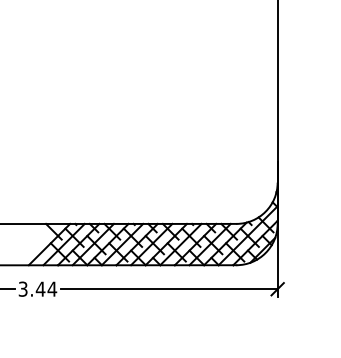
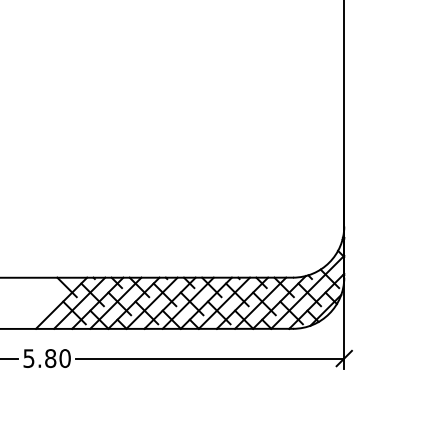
text: (38, 289) -> (47, 358), 3.44 -> 5.80

